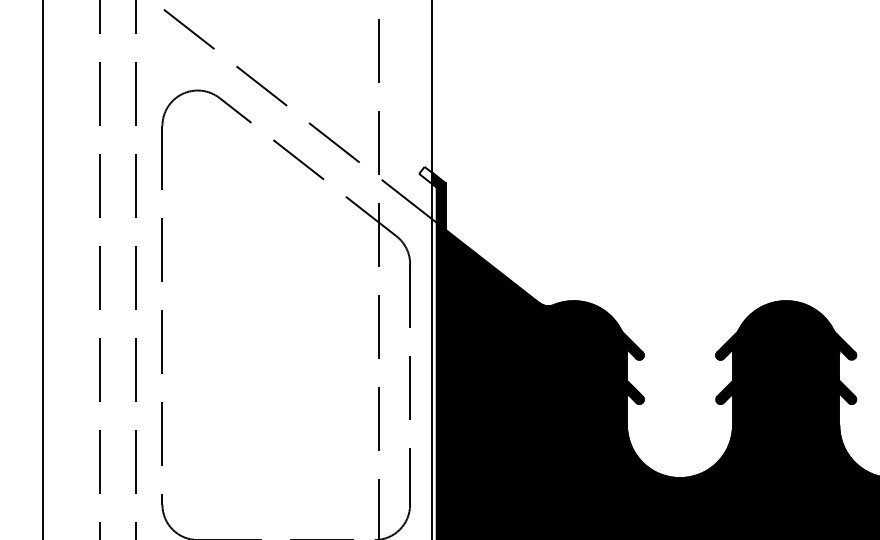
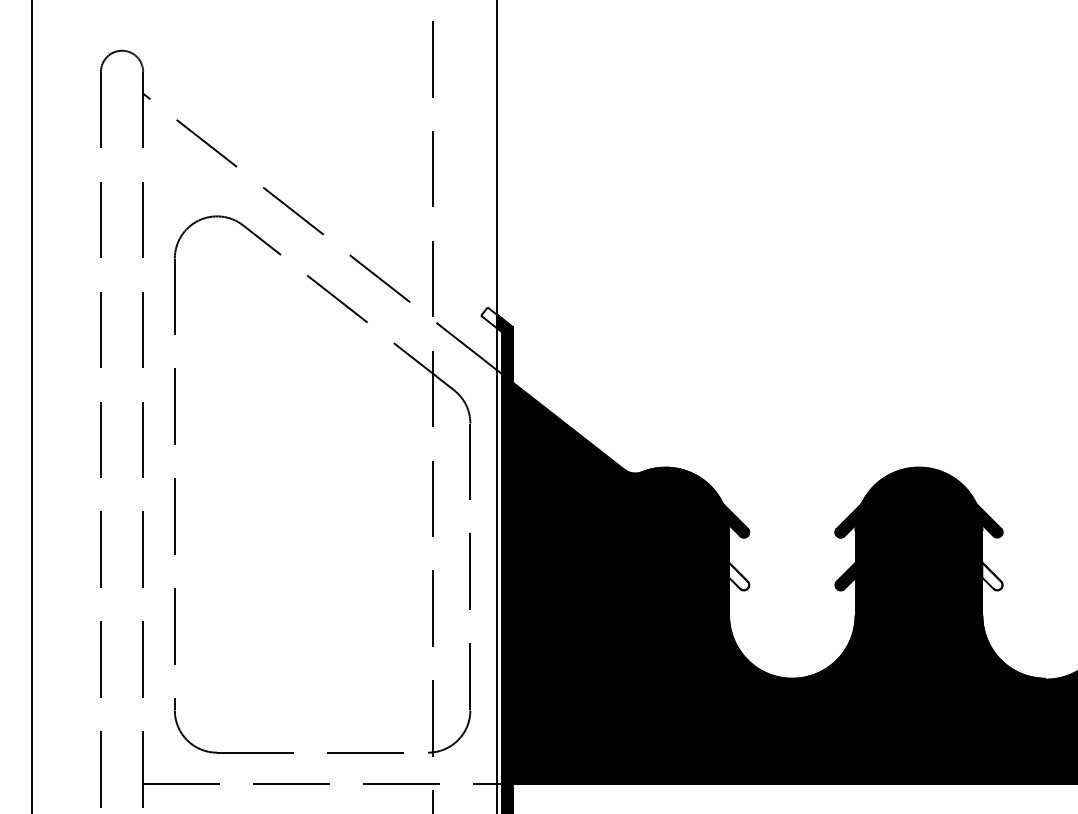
fill: (634, 392) -> (738, 576), removed
fill: (847, 392) -> (992, 576), removed

